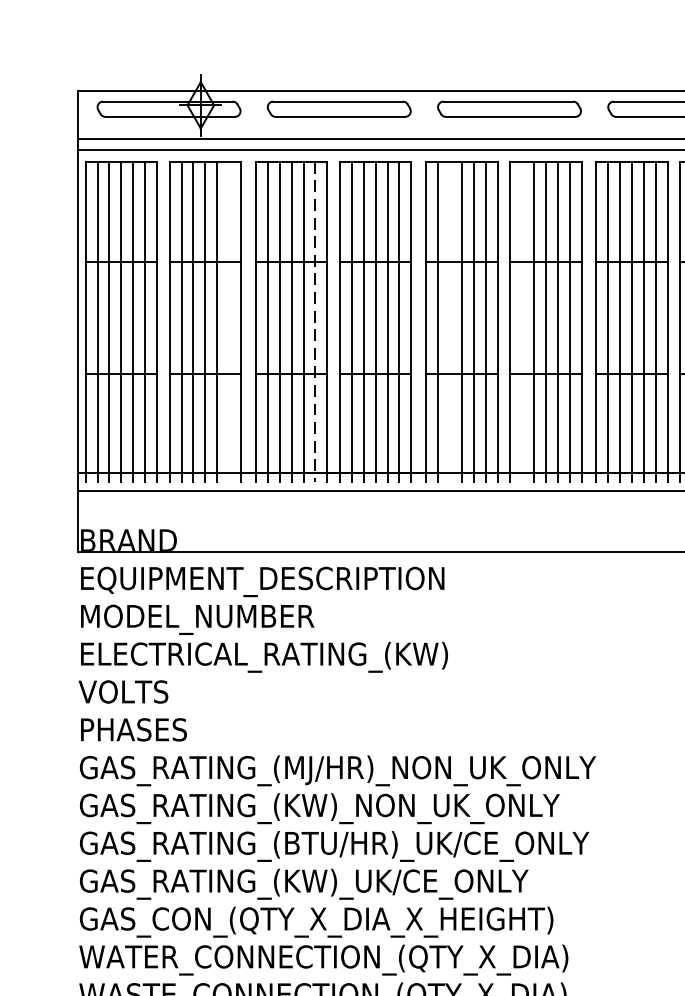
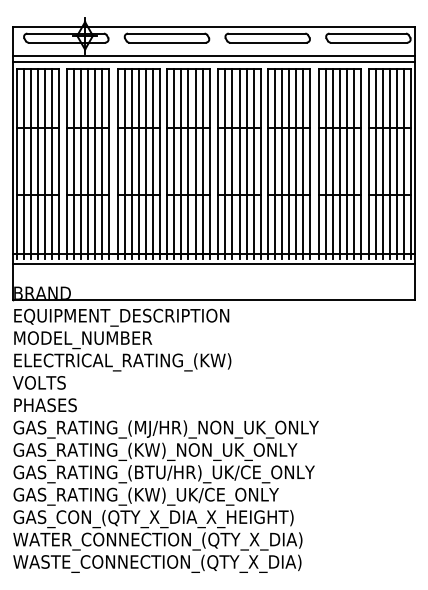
line: (228, 321) -> (101, 163), added
line: (314, 321) -> (152, 163), dashed -> solid
line: (449, 321) -> (232, 163), added
line: (522, 321) -> (275, 163), added

